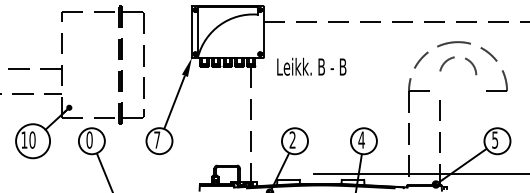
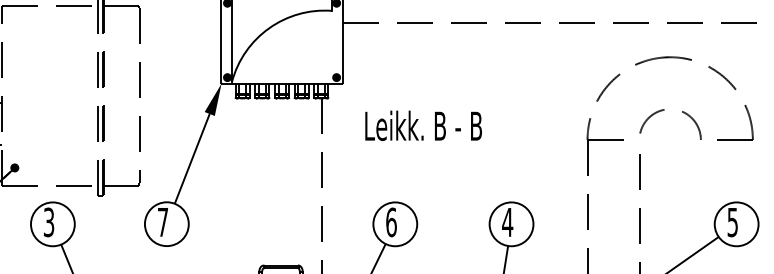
arc: (454, 58) -> (664, 111), moved
text: (311, 66) -> (423, 125), moved
text: (89, 139) -> (48, 221), 0 -> 3
text: (292, 139) -> (391, 221), 2 -> 6

